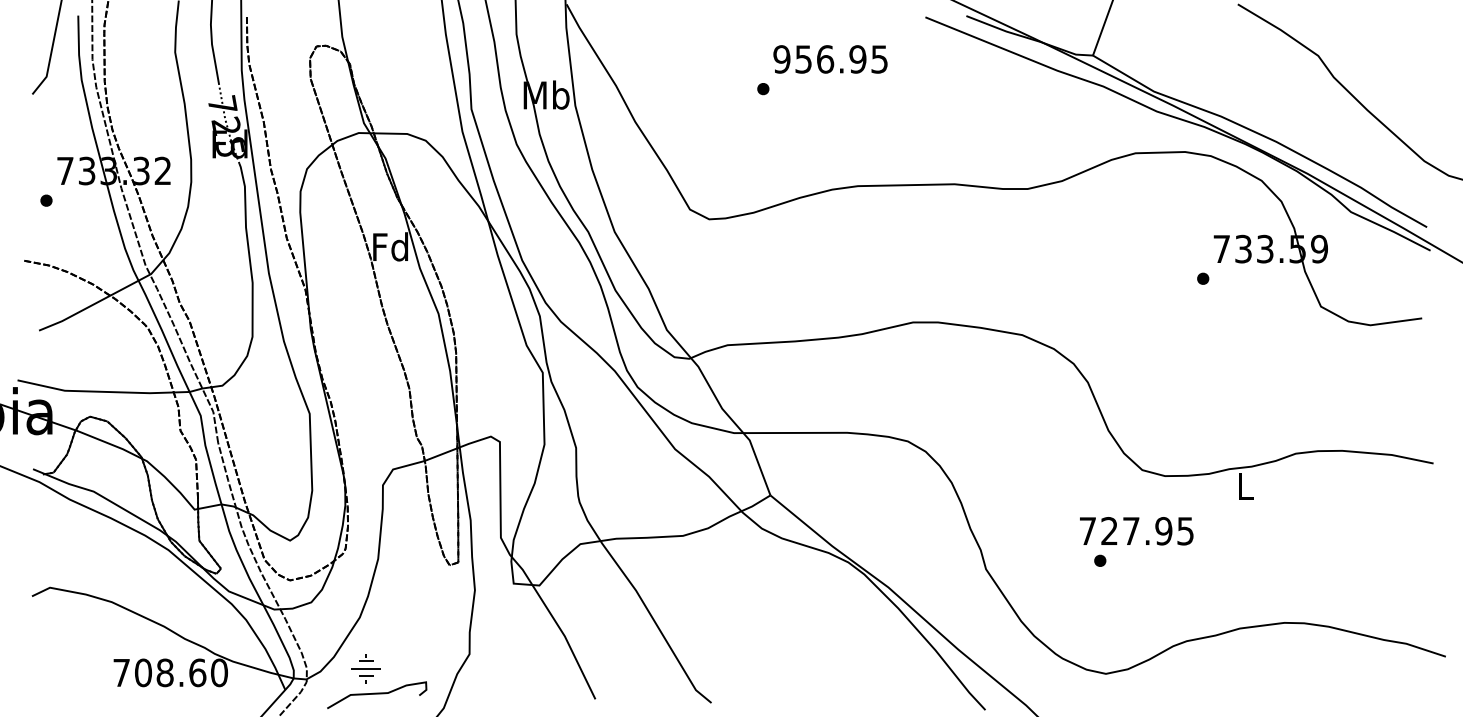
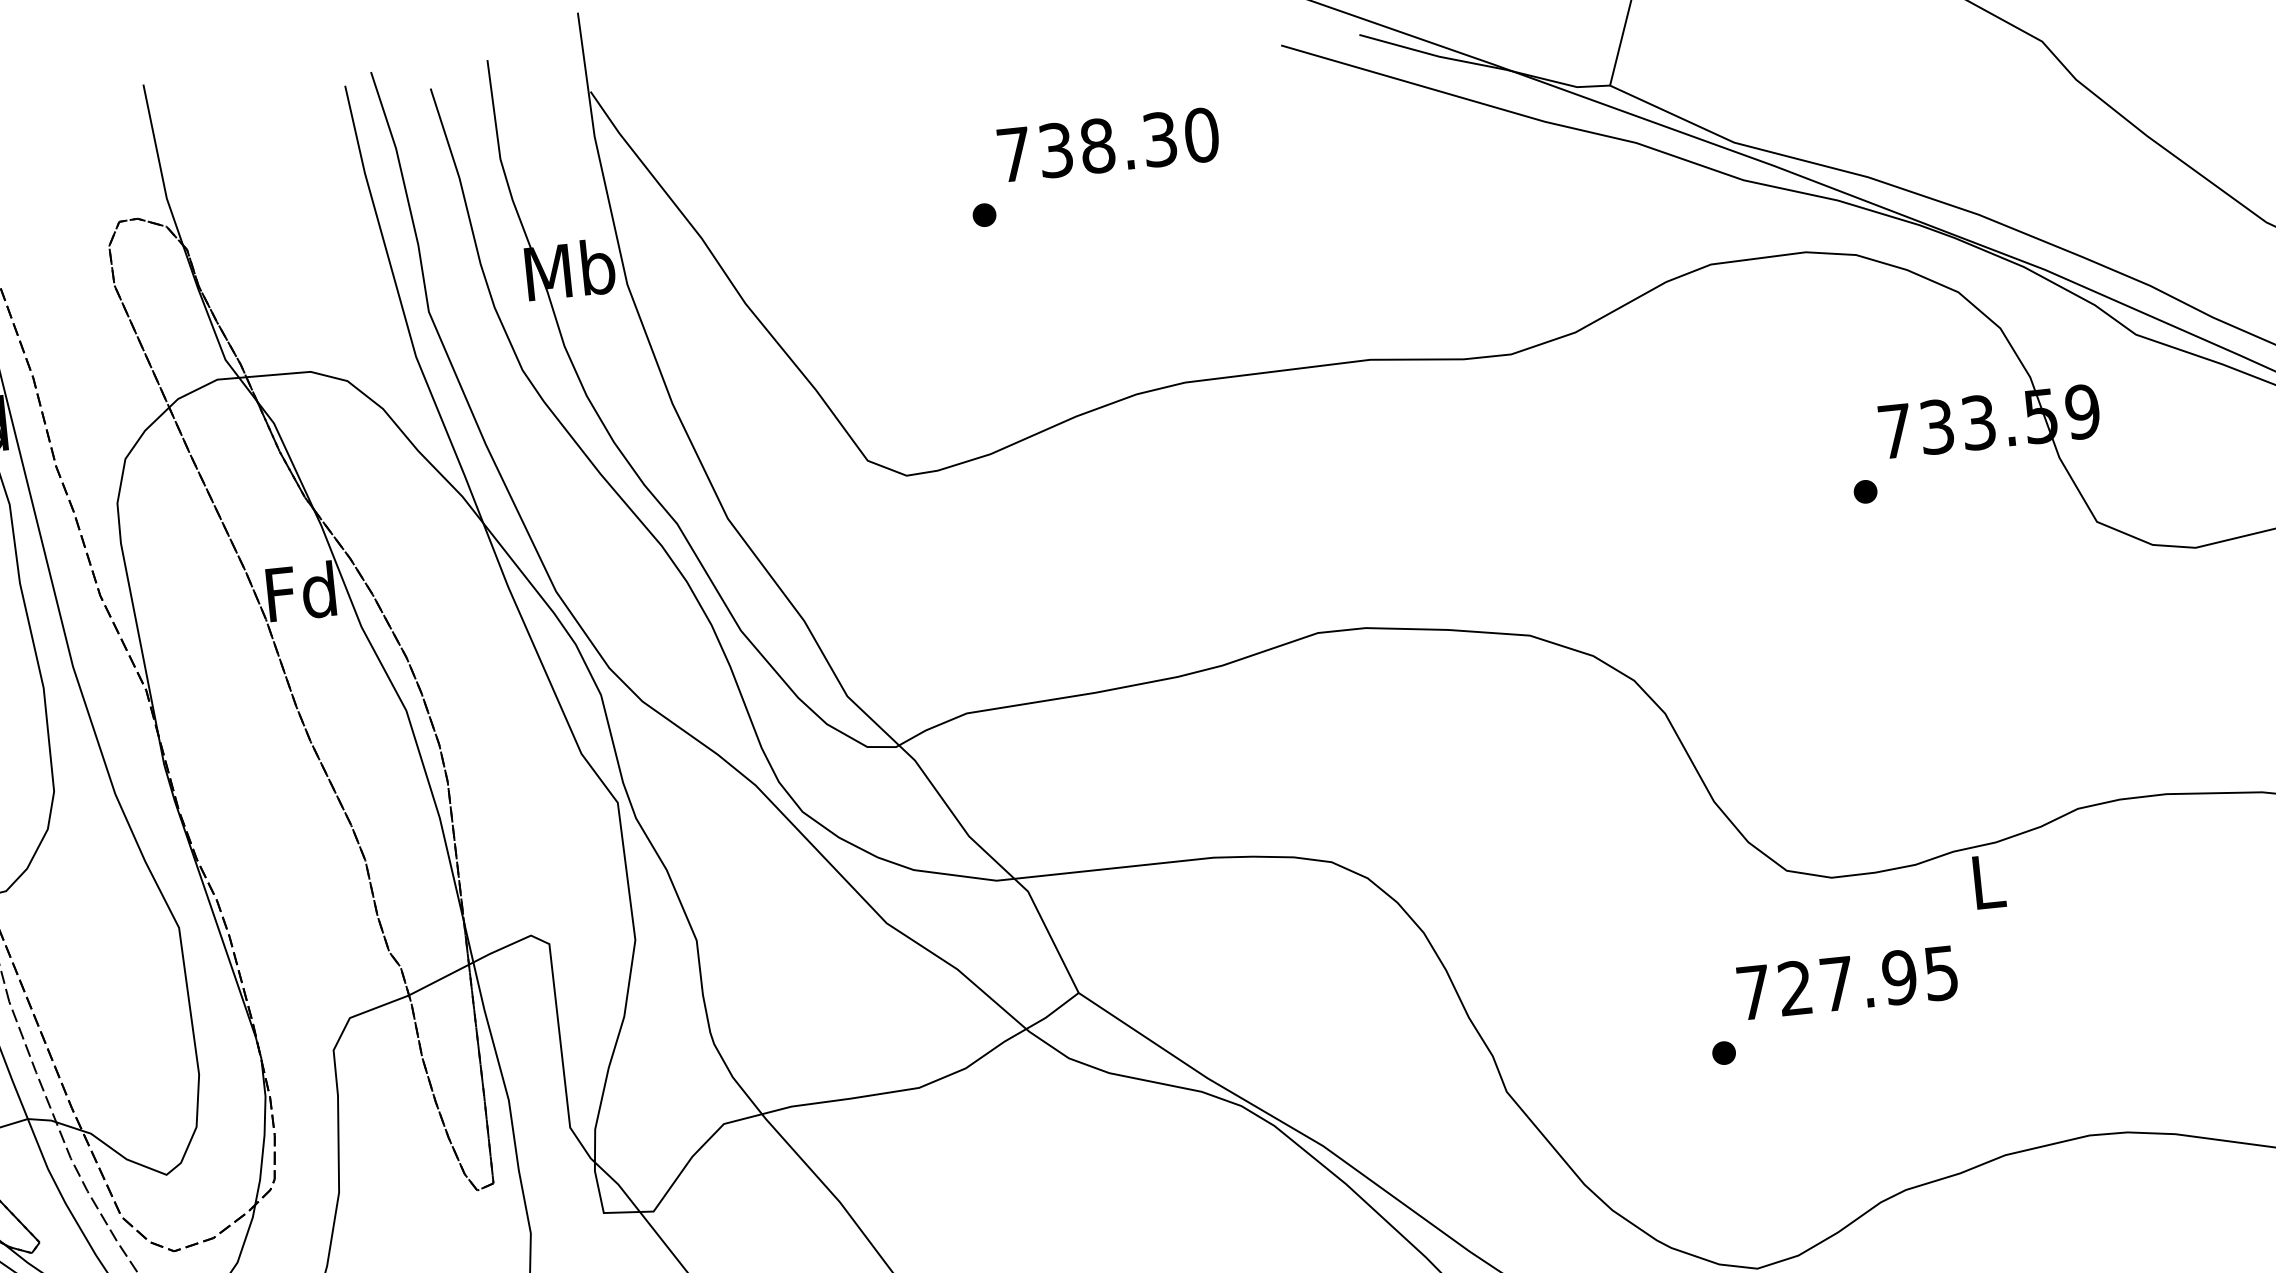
text: (830, 59) -> (1107, 145), 956.95 -> 738.30
text: (1136, 531) -> (1847, 983), moved

